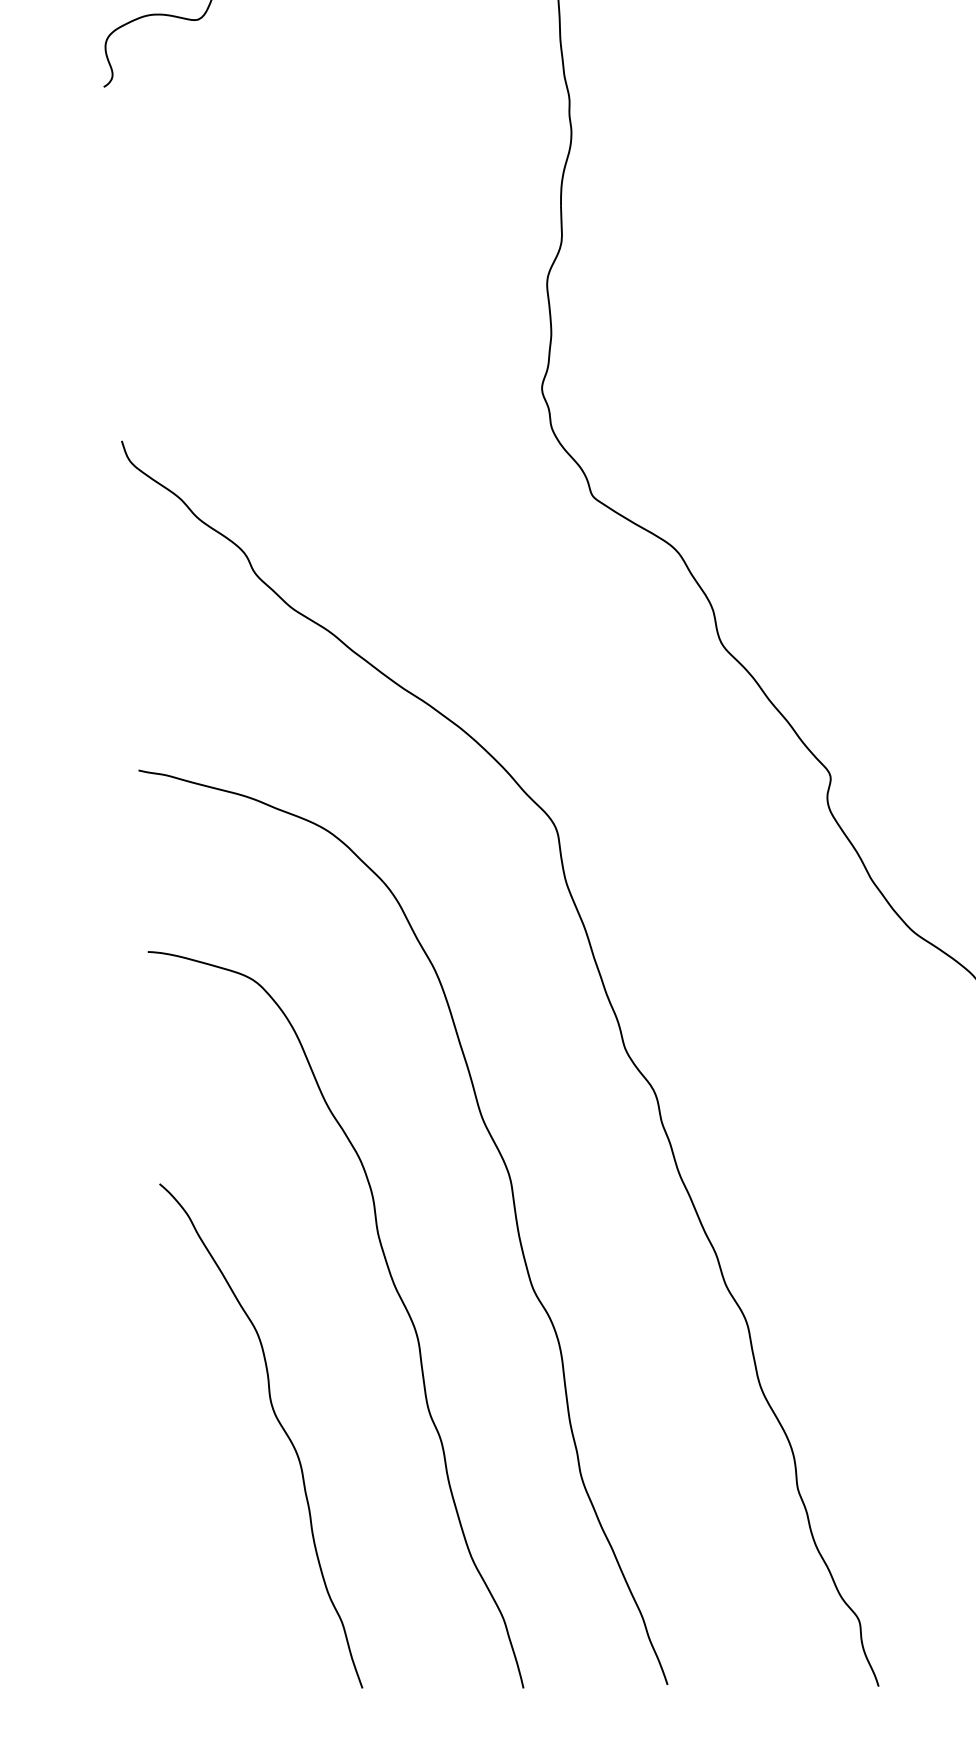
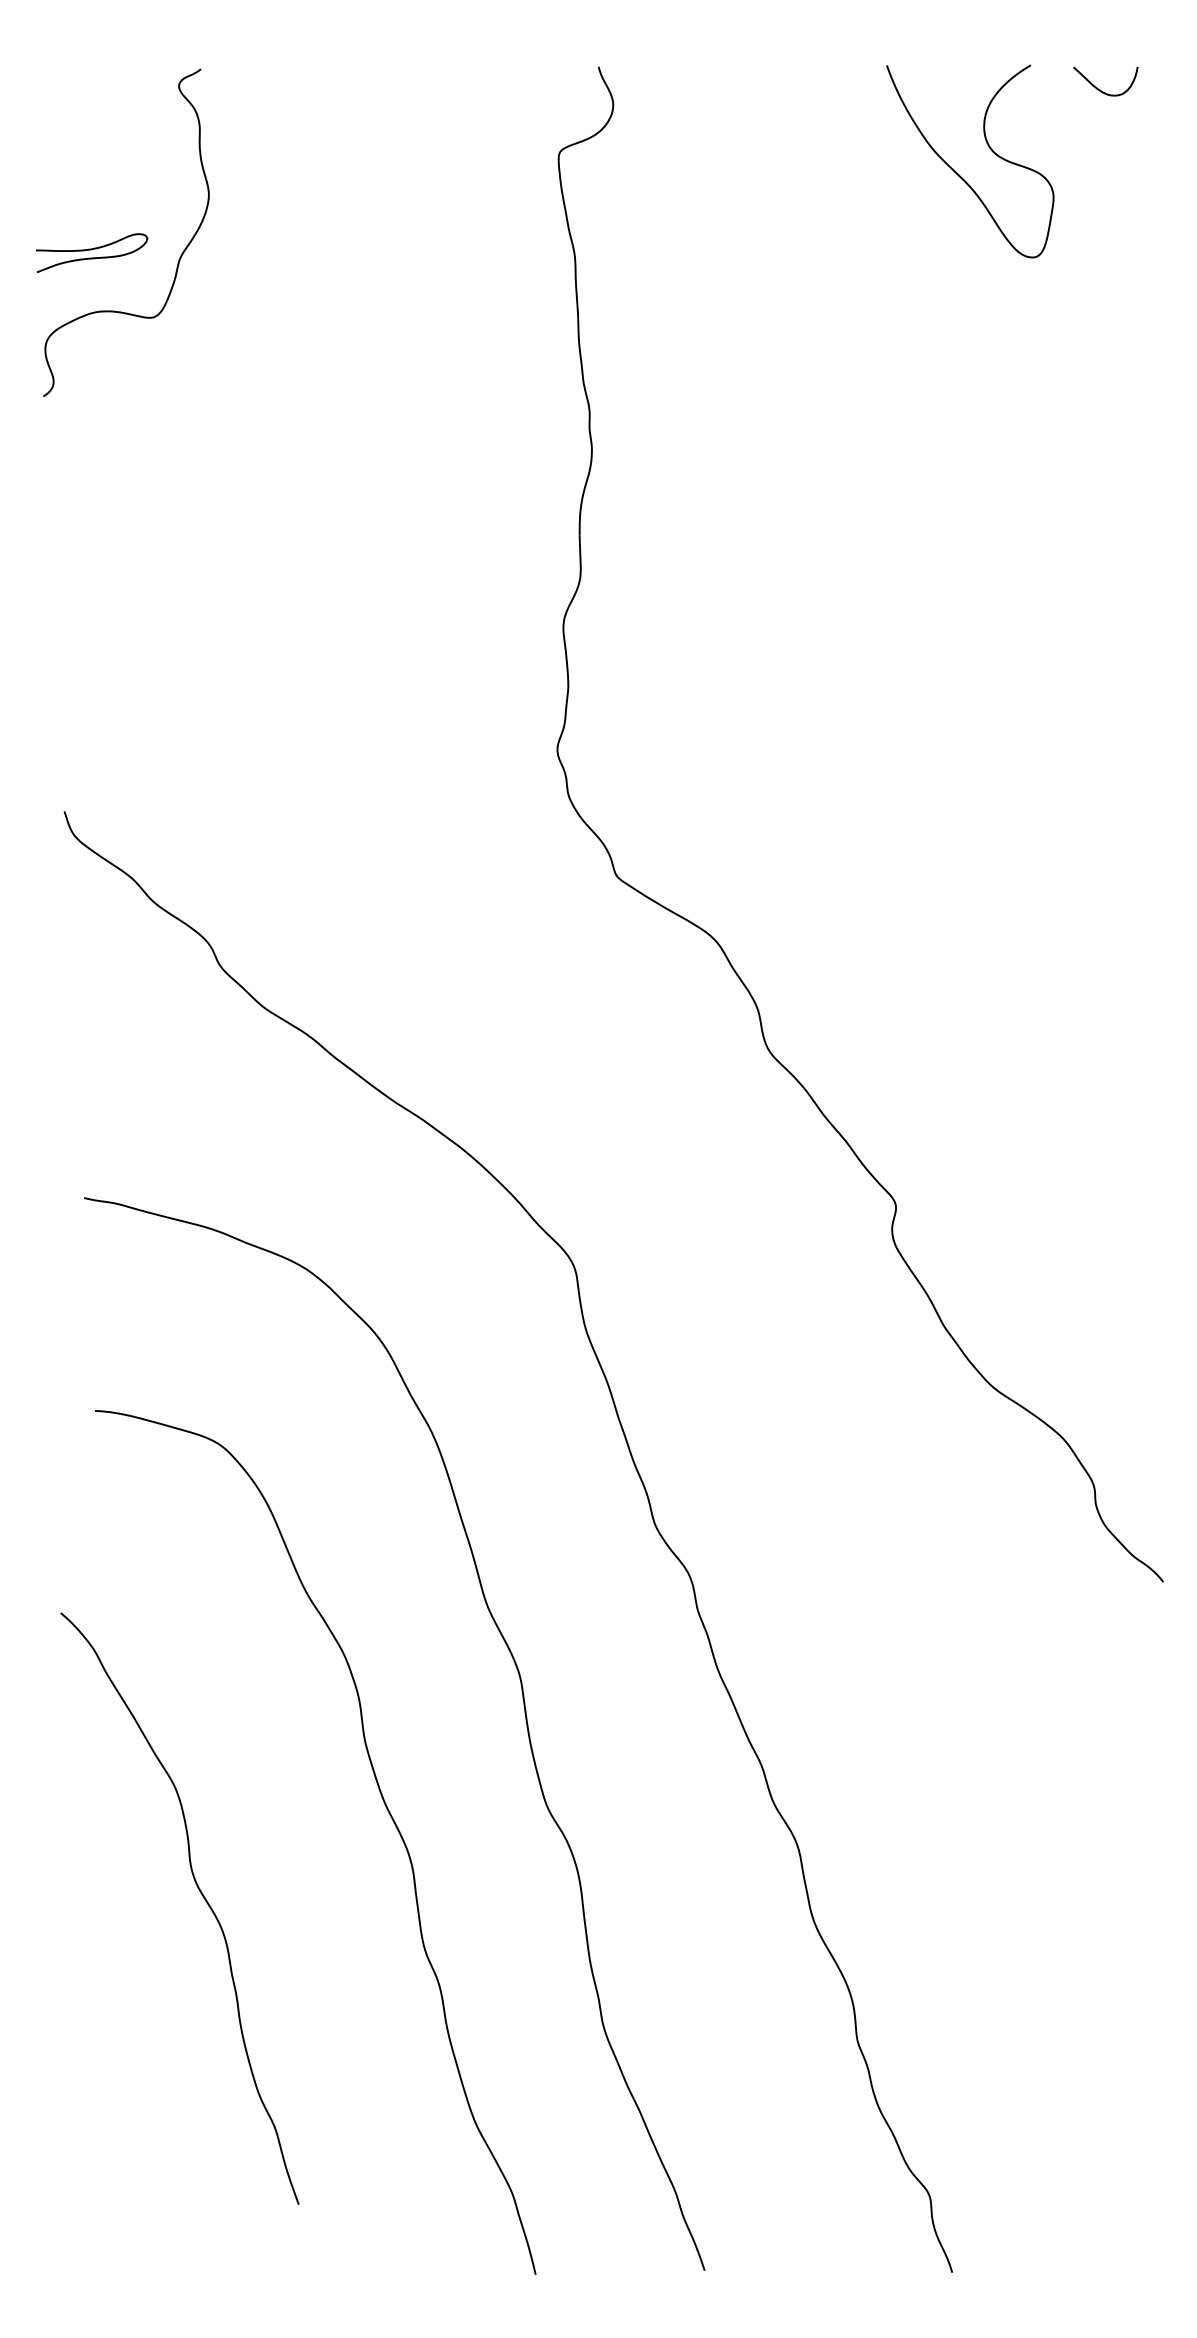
curve: (279, 1424) -> (201, 1895), moved

